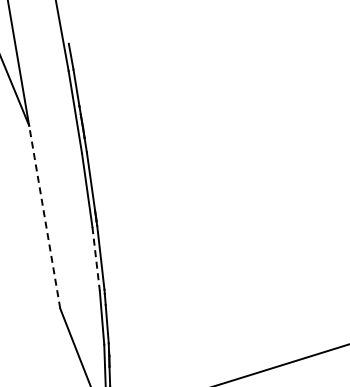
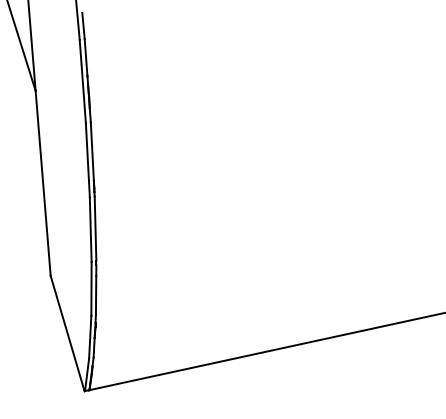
line: (45, 217) -> (43, 183), dashed -> solid
line: (95, 259) -> (90, 230), dashed -> solid

